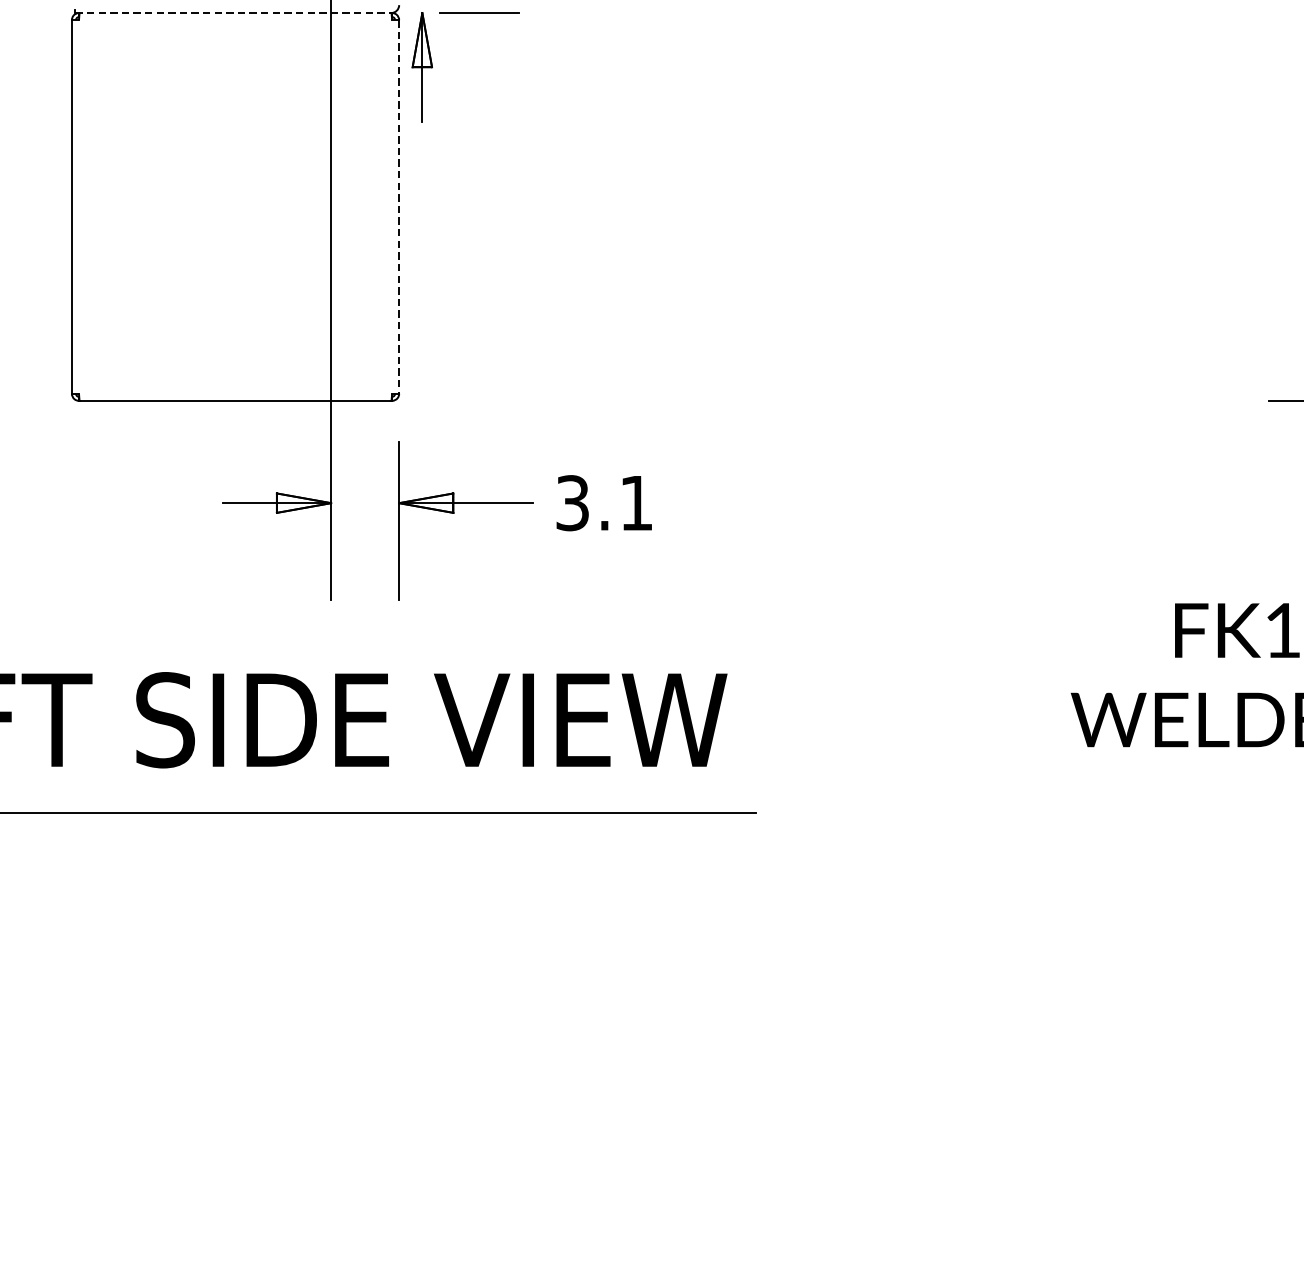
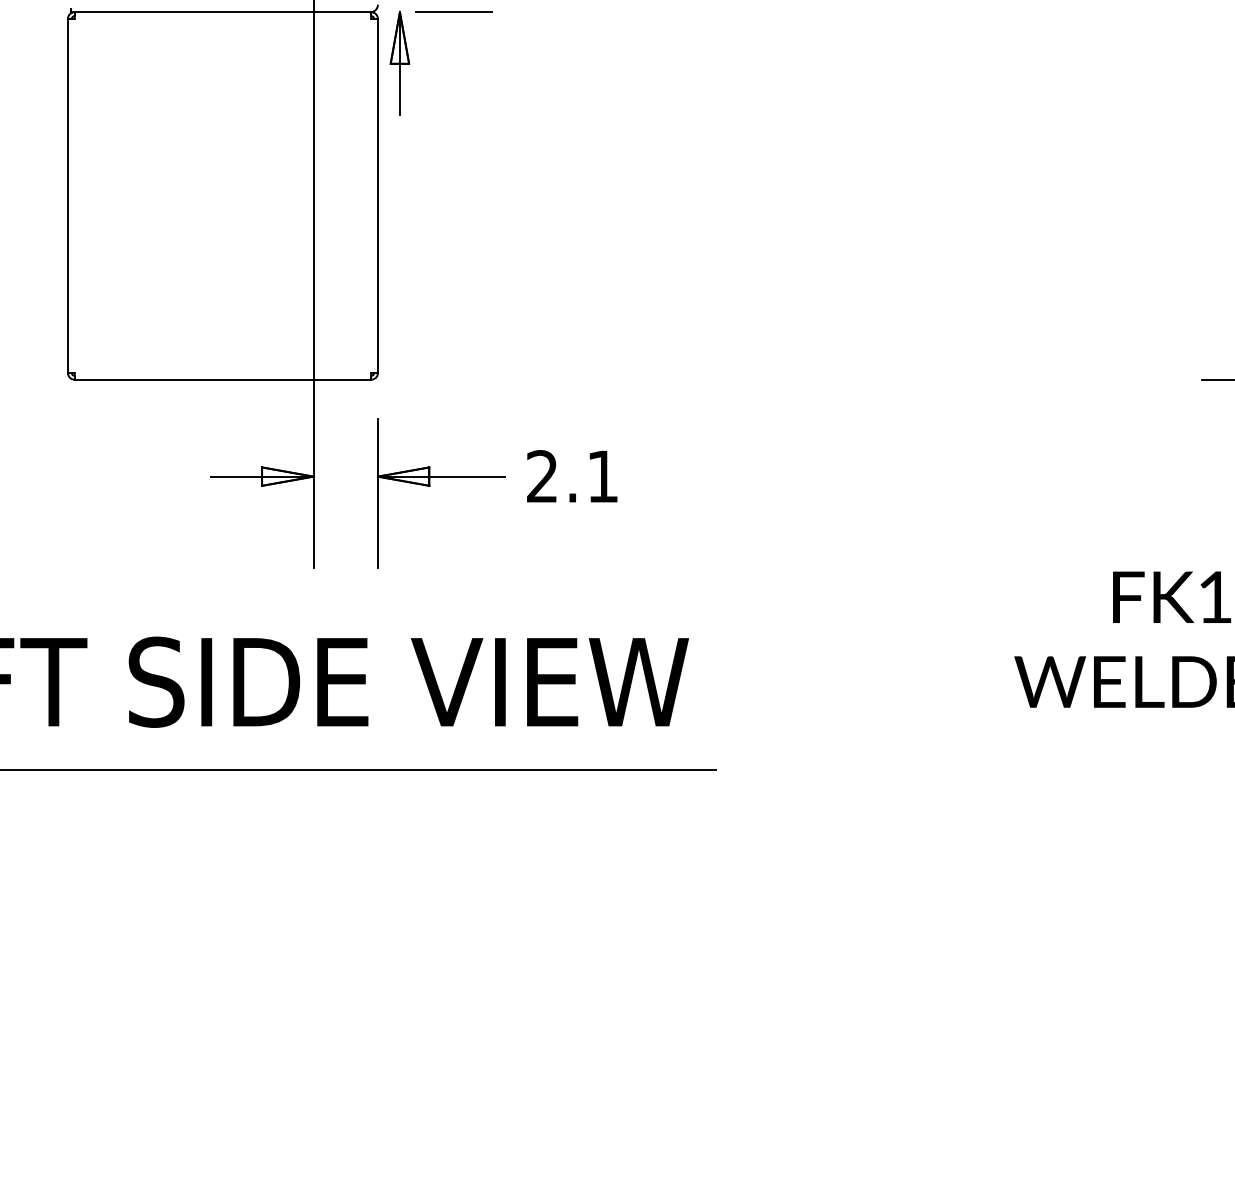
line: (232, 13) -> (220, 12), dashed -> solid
line: (398, 207) -> (377, 196), dashed -> solid
text: (572, 503) -> (542, 476), 3.1 -> 2.1

